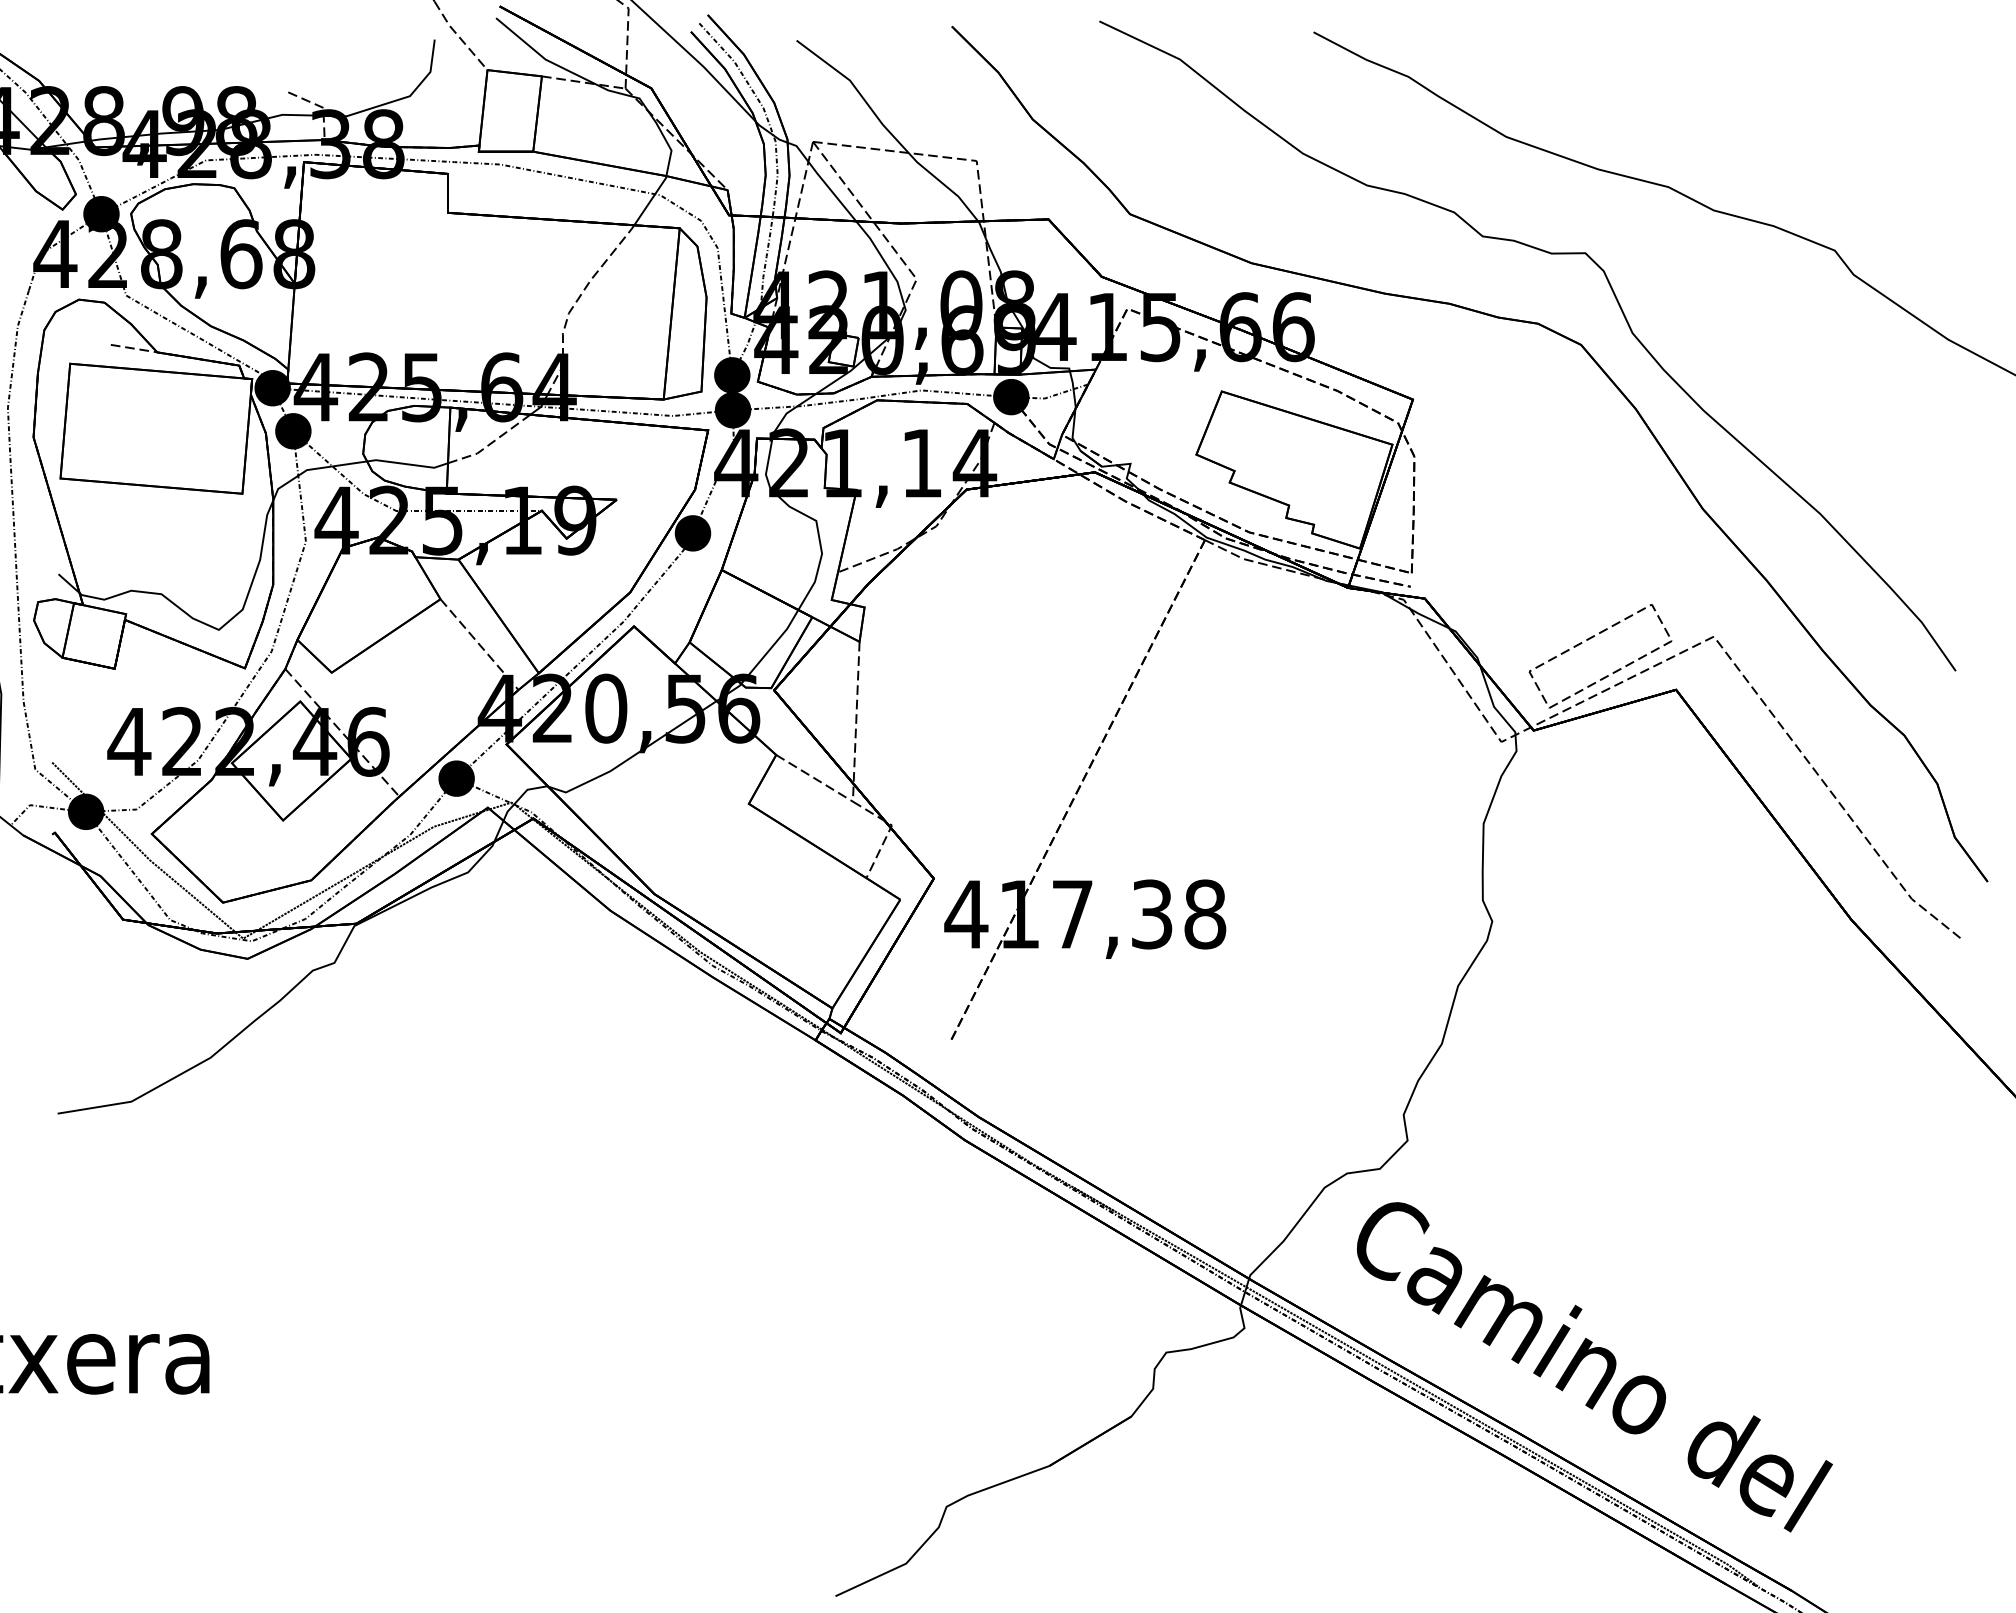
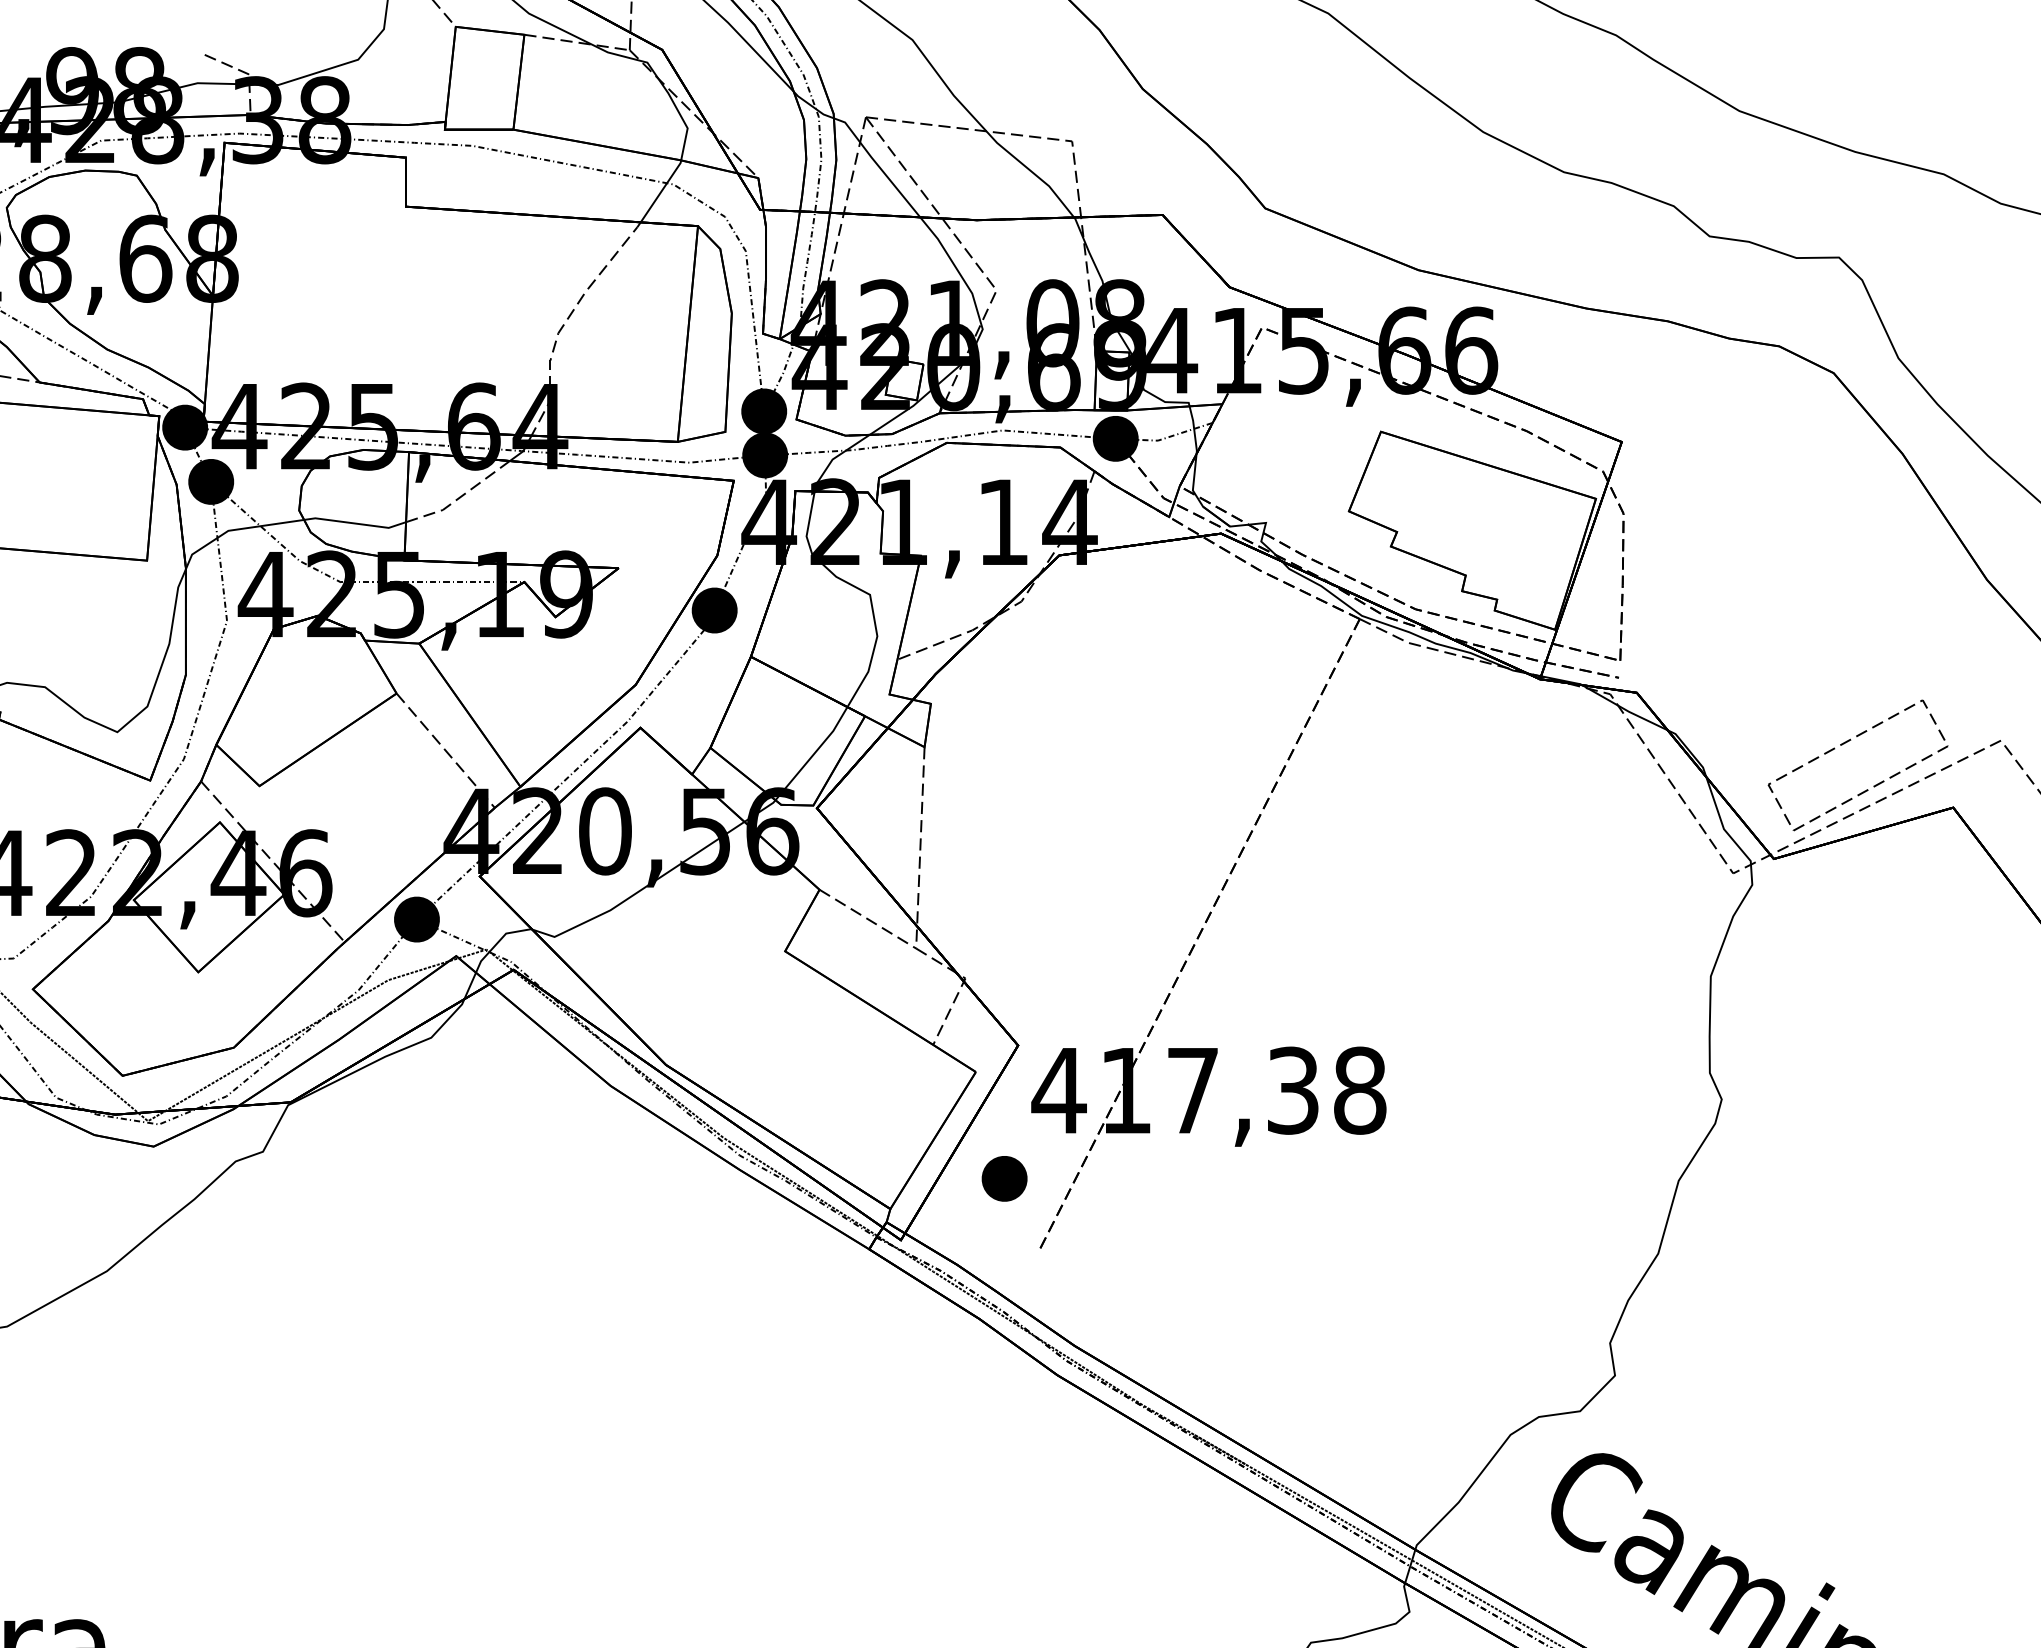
part: (923, 984) -> (1005, 1178), added

